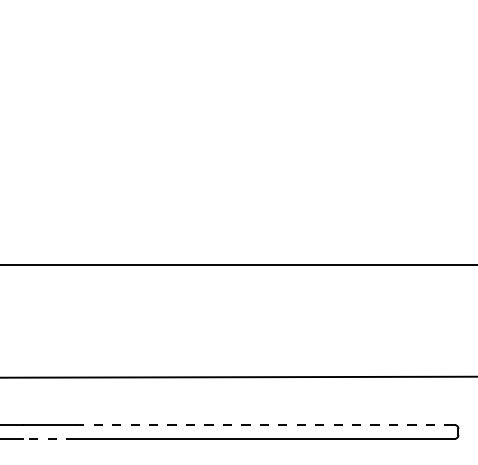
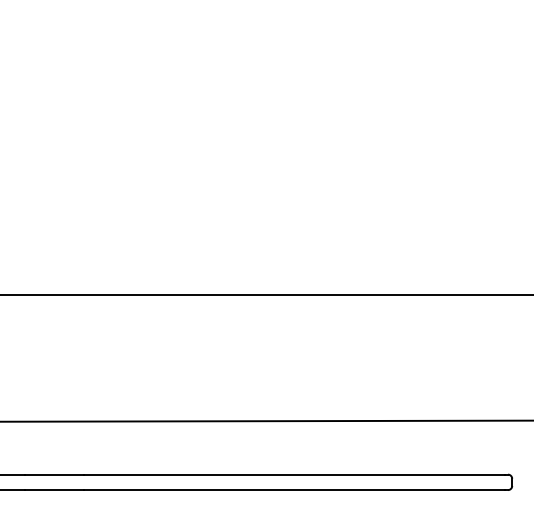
line: (263, 424) -> (294, 474), dashed -> solid
line: (48, 439) -> (54, 490), dashed -> solid

